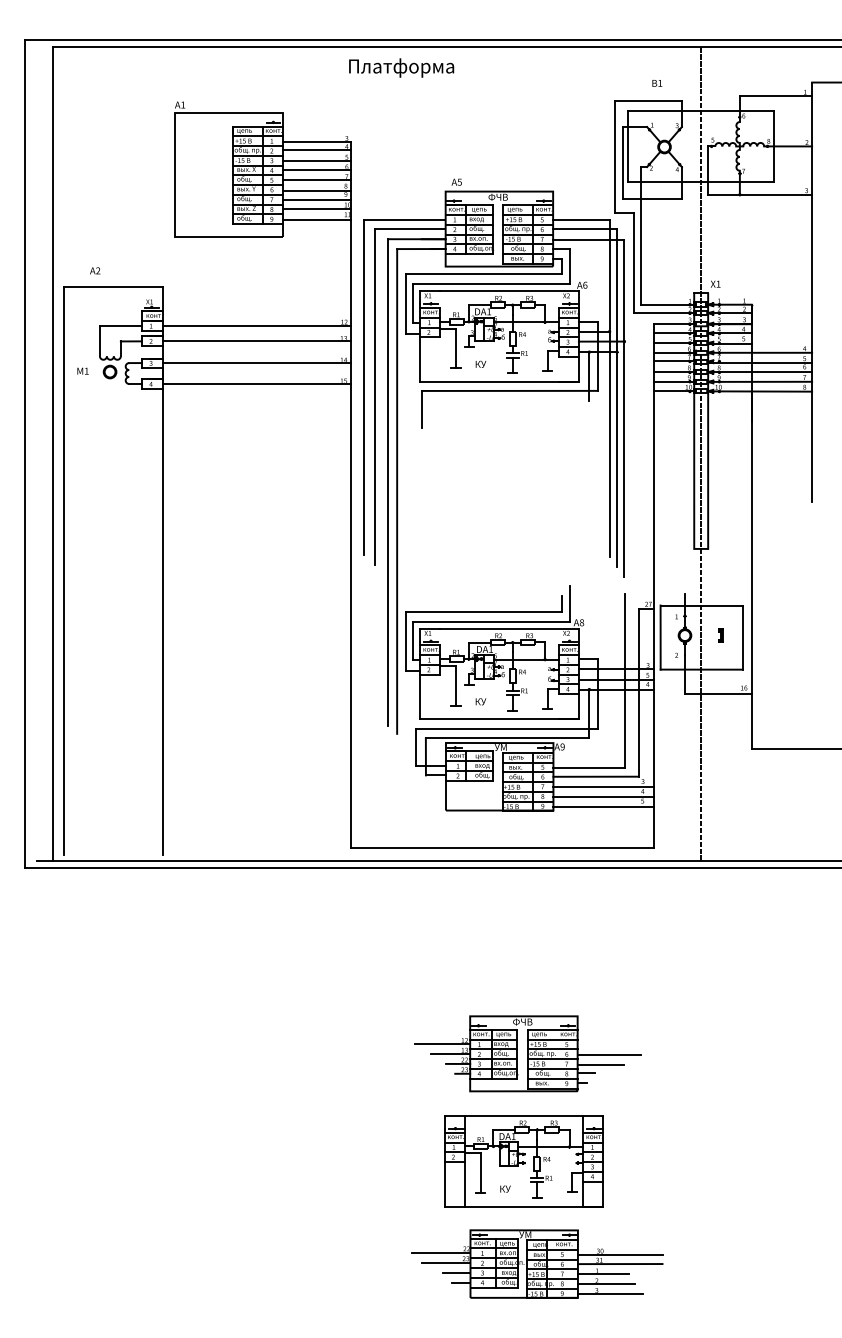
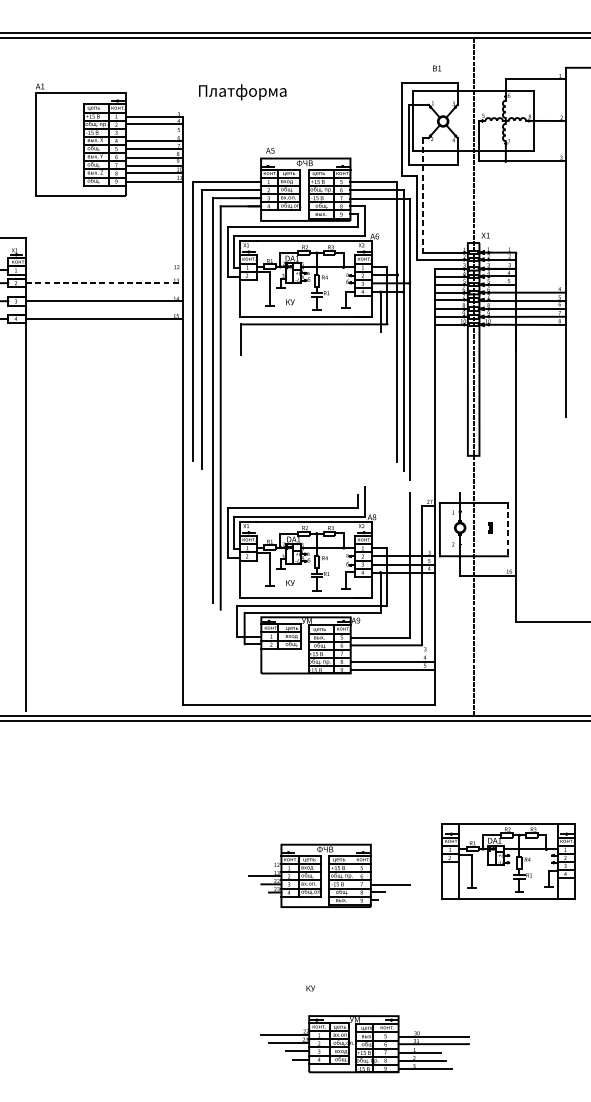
text: (401, 67) -> (242, 91), moved
line: (316, 161) -> (153, 133), removed
line: (640, 235) -> (423, 195), solid -> dashed
line: (257, 326) -> (104, 270), removed
line: (257, 341) -> (104, 283), solid -> dashed
line: (742, 638) -> (508, 530), solid -> dashed
line: (603, 786) -> (392, 653), removed
line: (441, 1044) -> (257, 868), removed
line: (608, 1054) -> (396, 876), removed
part: (523, 1161) -> (508, 861), moved
part: (537, 1263) -> (364, 1043), moved

